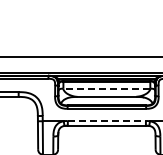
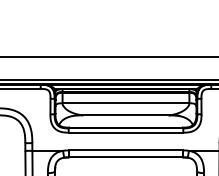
line: (106, 88) -> (125, 103), dashed -> solid
line: (107, 121) -> (126, 151), dashed -> solid

